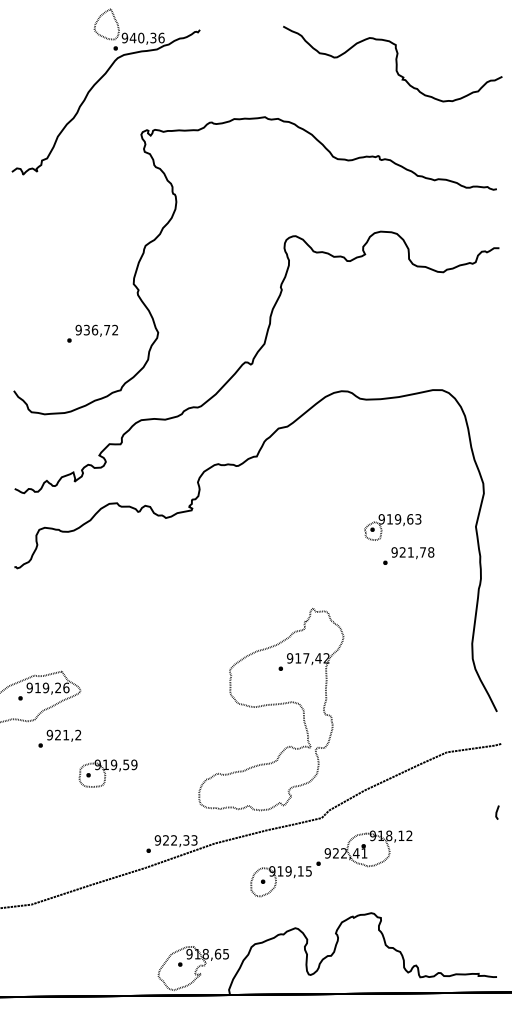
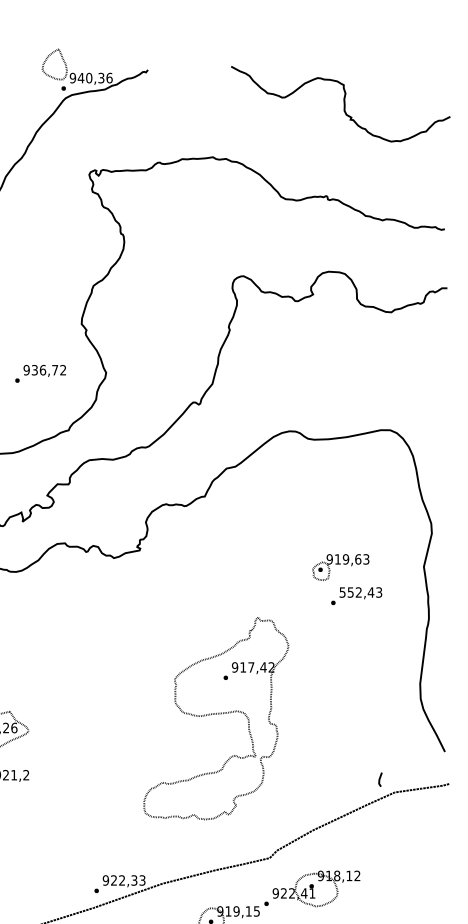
text: (412, 552) -> (360, 592), 921,78 -> 552,43
part: (271, 709) -> (216, 718), moved
part: (107, 773) -> (55, 813), removed
line: (497, 812) -> (380, 779), moved

